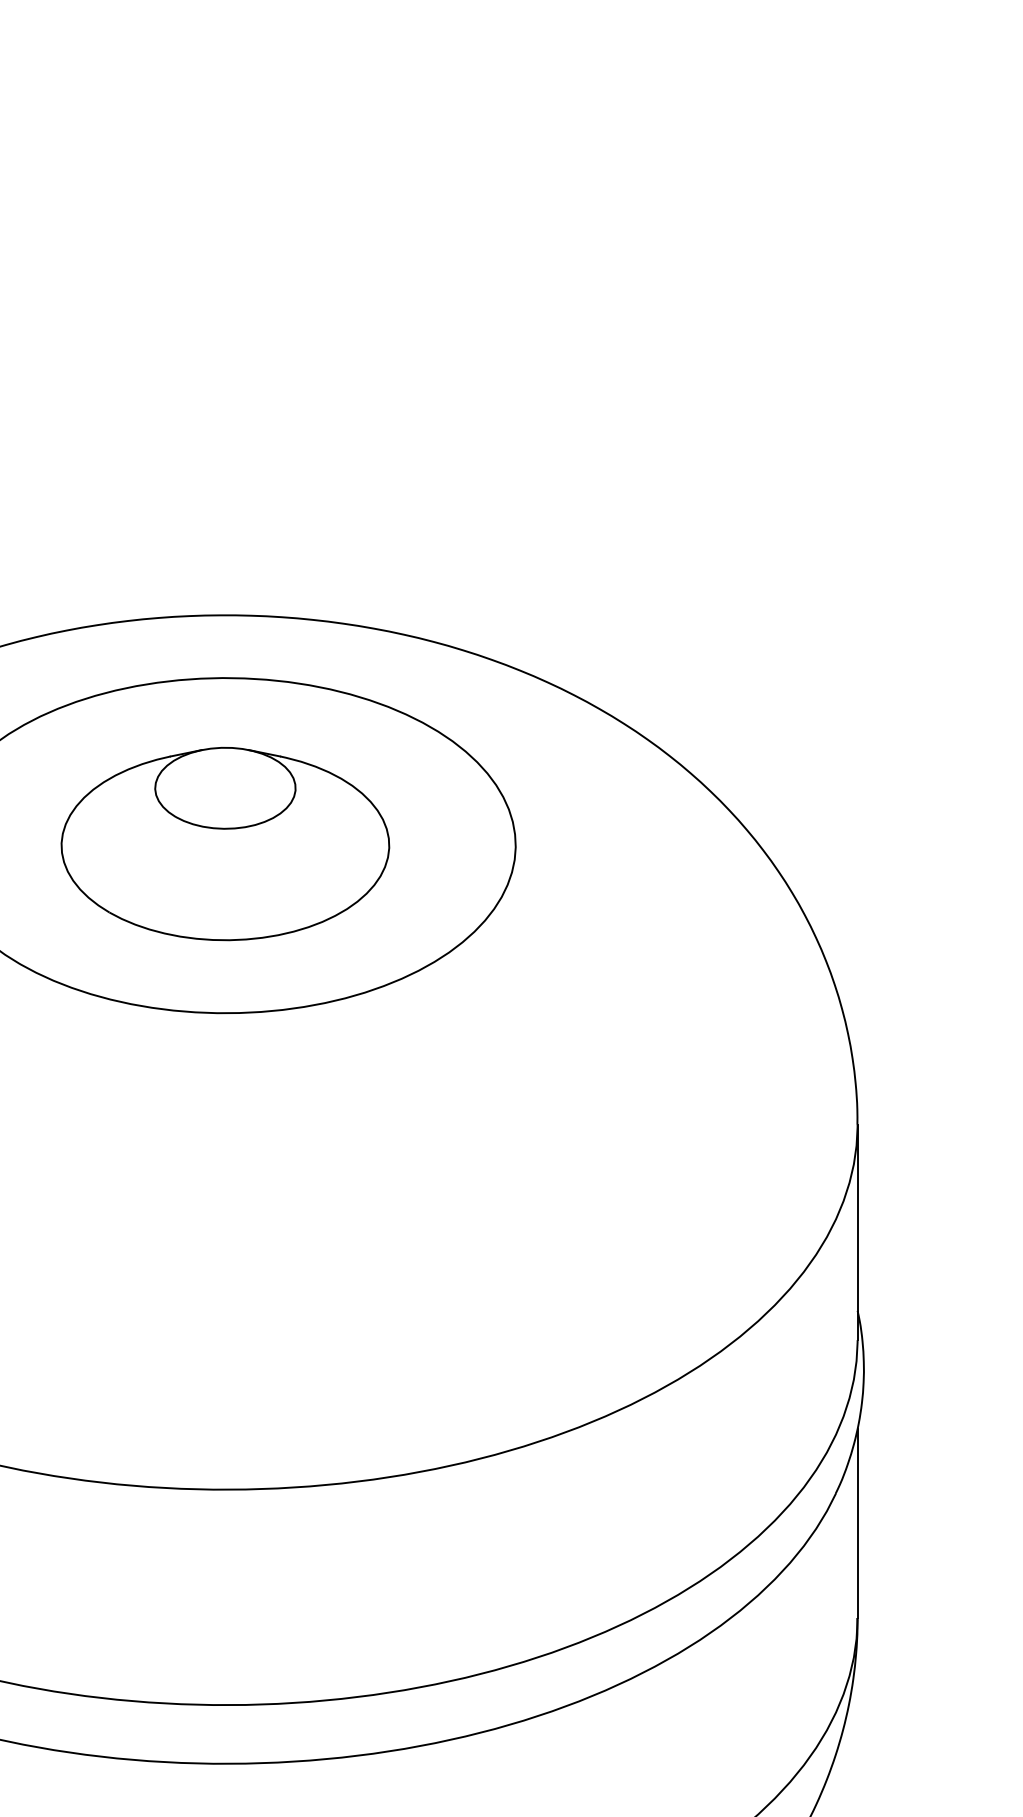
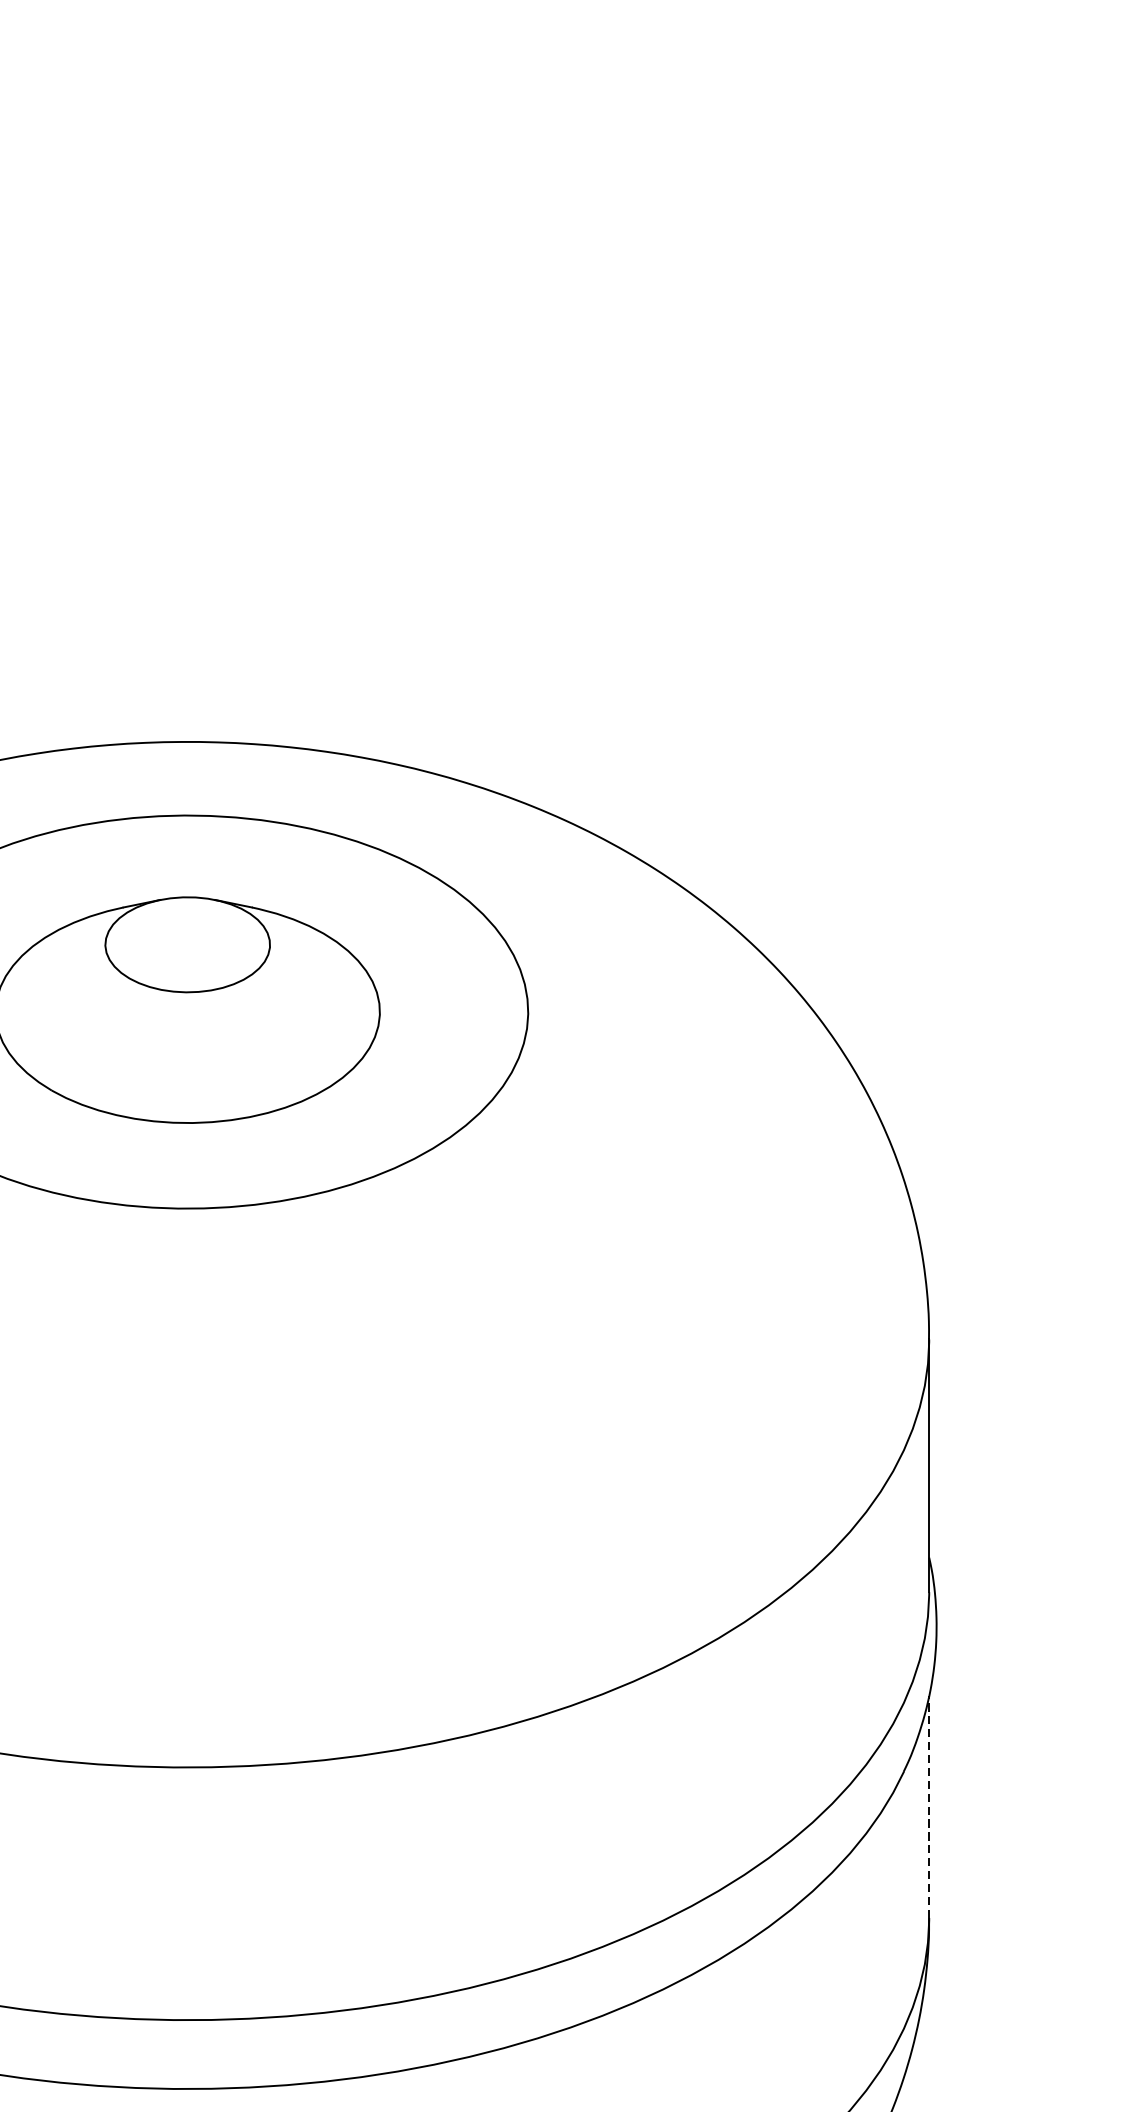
line: (857, 1523) -> (929, 1807), solid -> dashed

